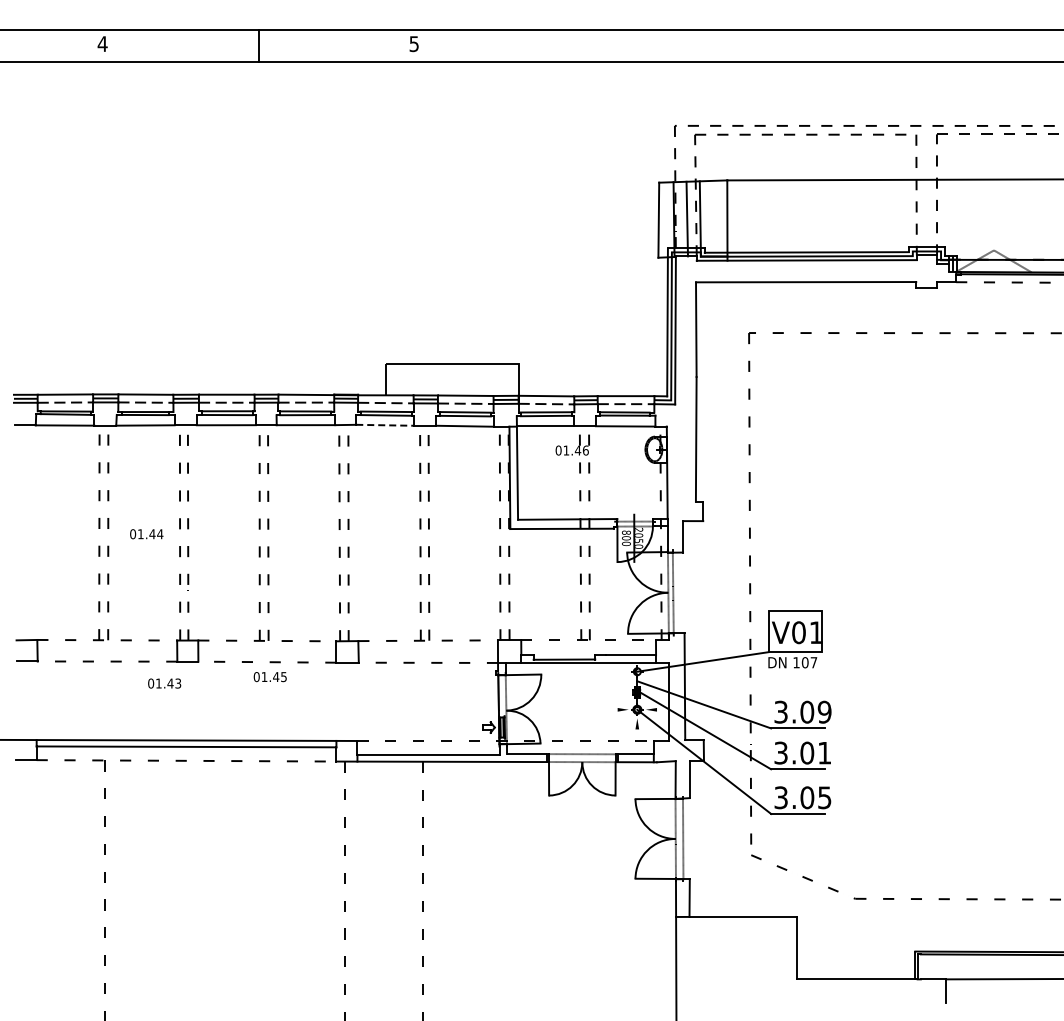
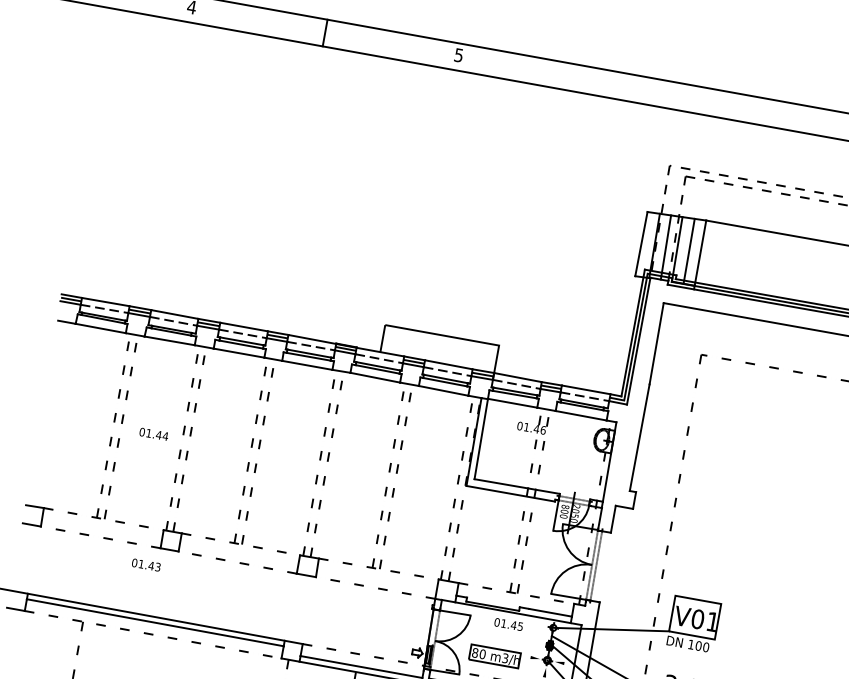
line: (713, 218) -> (688, 251), added
line: (385, 425) -> (375, 377), dashed -> solid
text: (813, 662) -> (705, 647), 107 -> 100
text: (269, 677) -> (508, 624), moved
part: (576, 715) -> (494, 655), added

